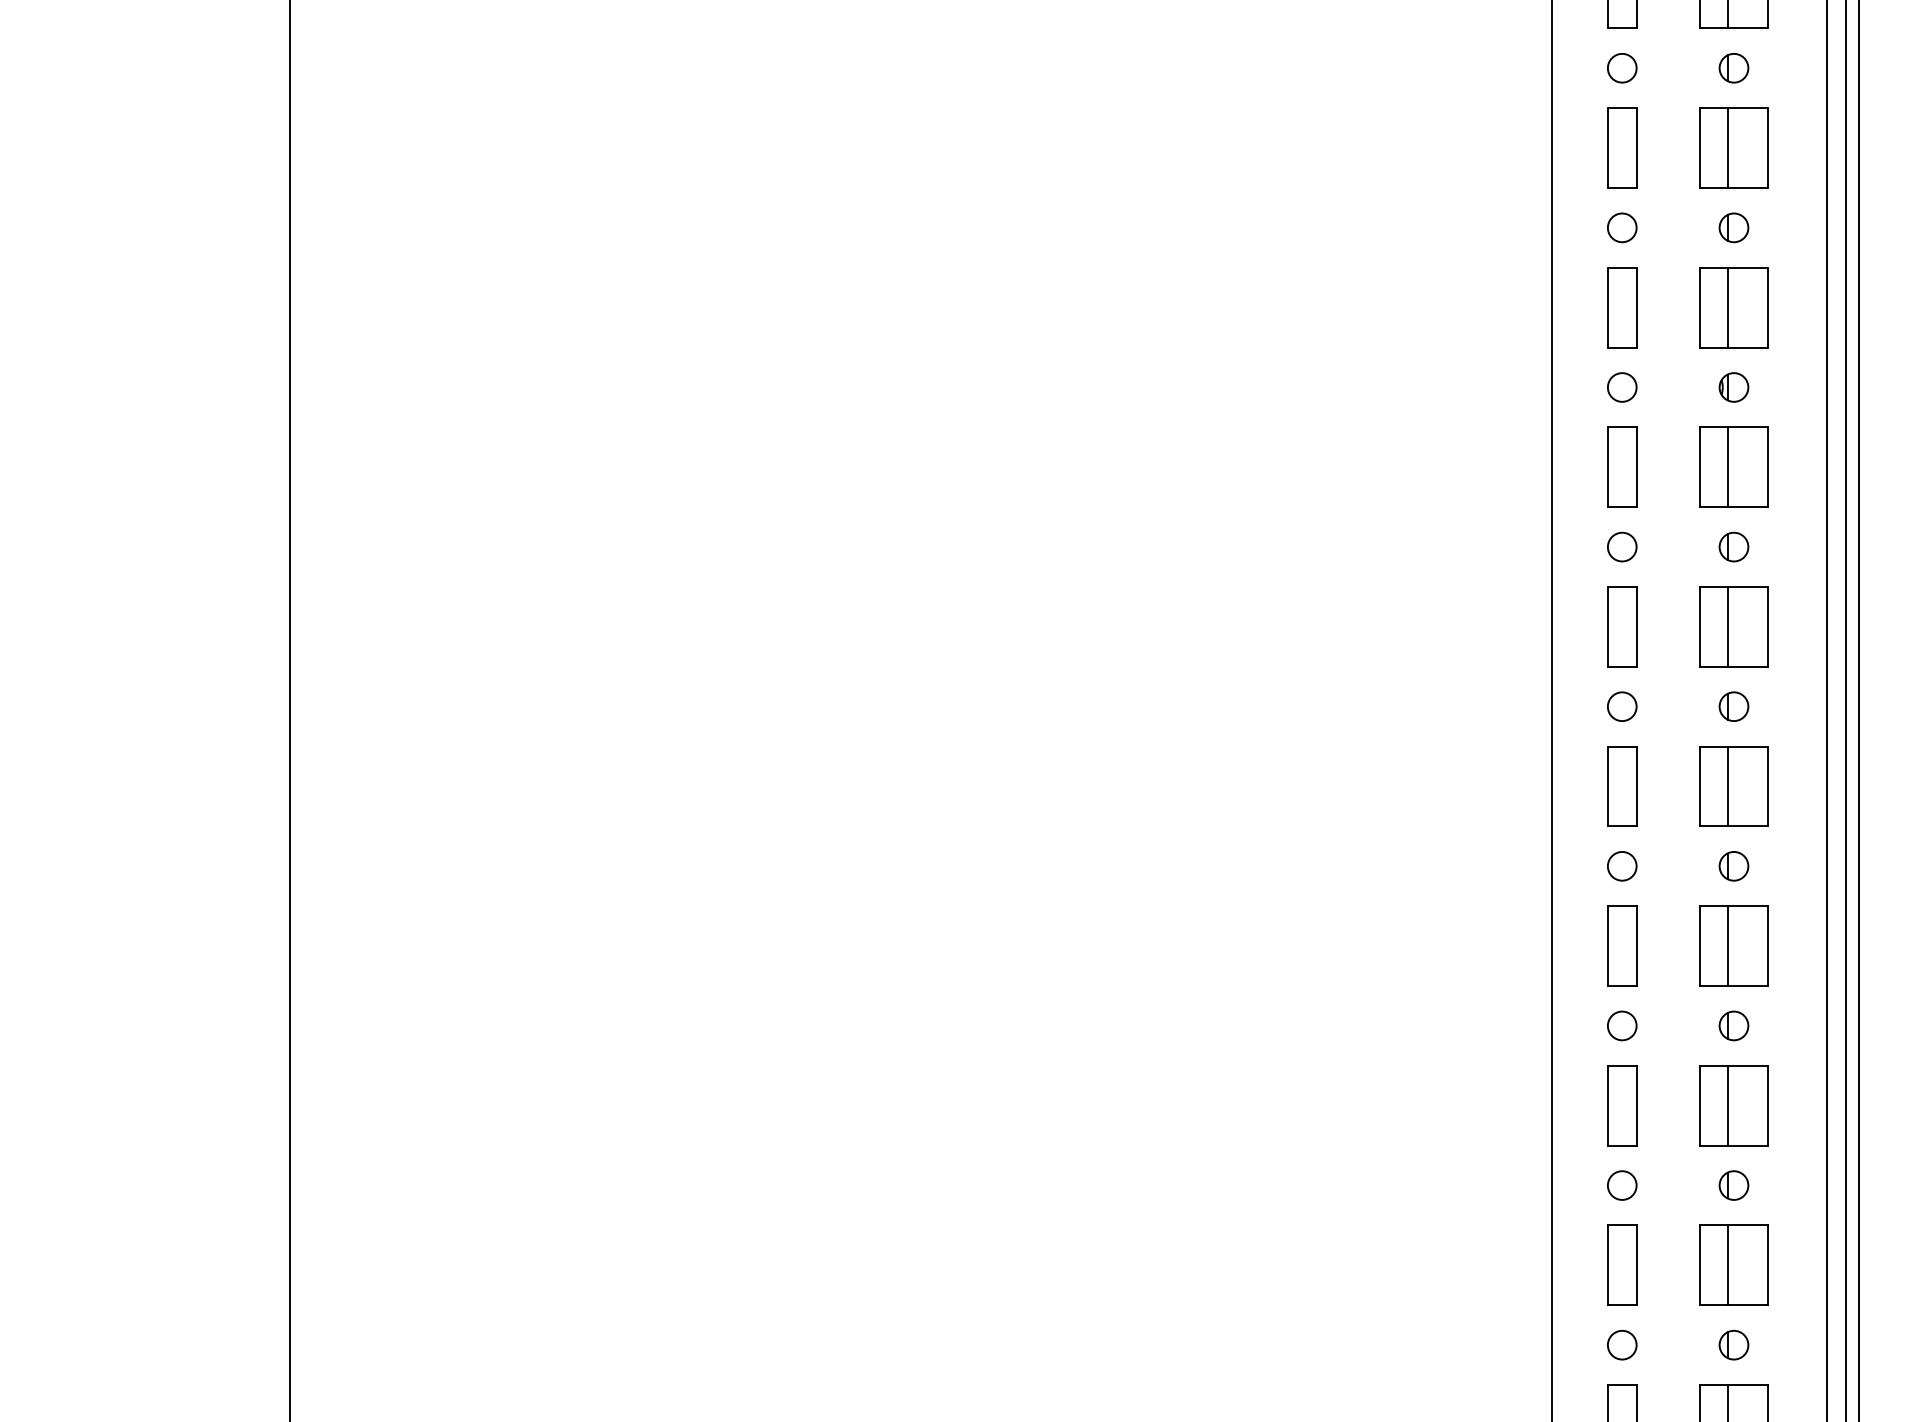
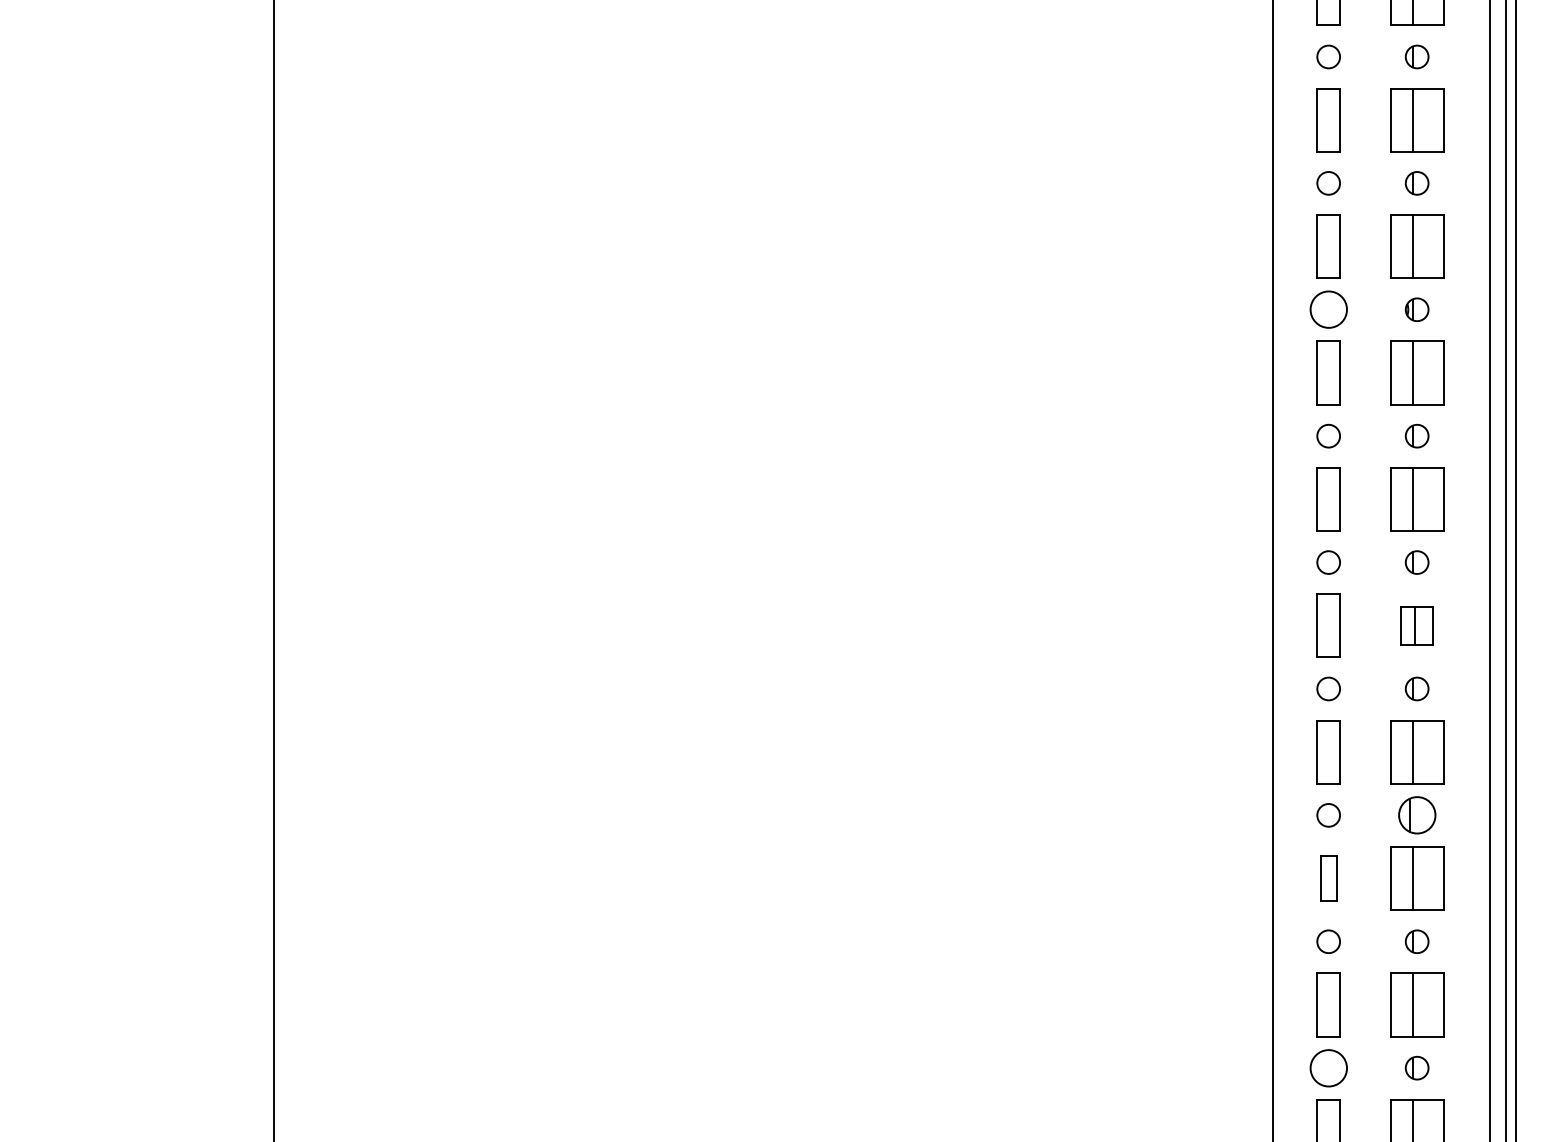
circle: (1622, 387) -> (1328, 309), size x1.6
part: (1734, 786) -> (1417, 625), size x0.6
part: (1733, 1026) -> (1416, 815), size x1.6
part: (1622, 1105) -> (1328, 878), size x0.7
circle: (1622, 1344) -> (1328, 1067), size x1.6

